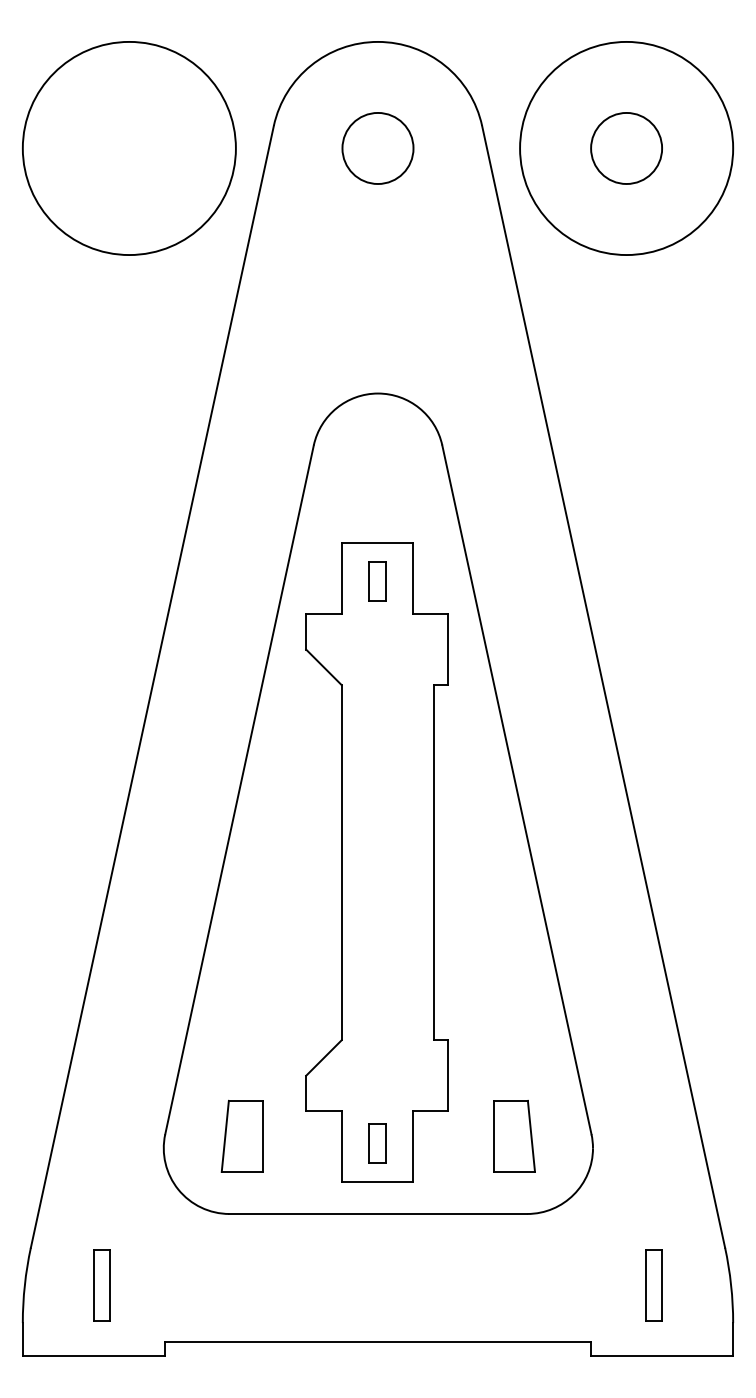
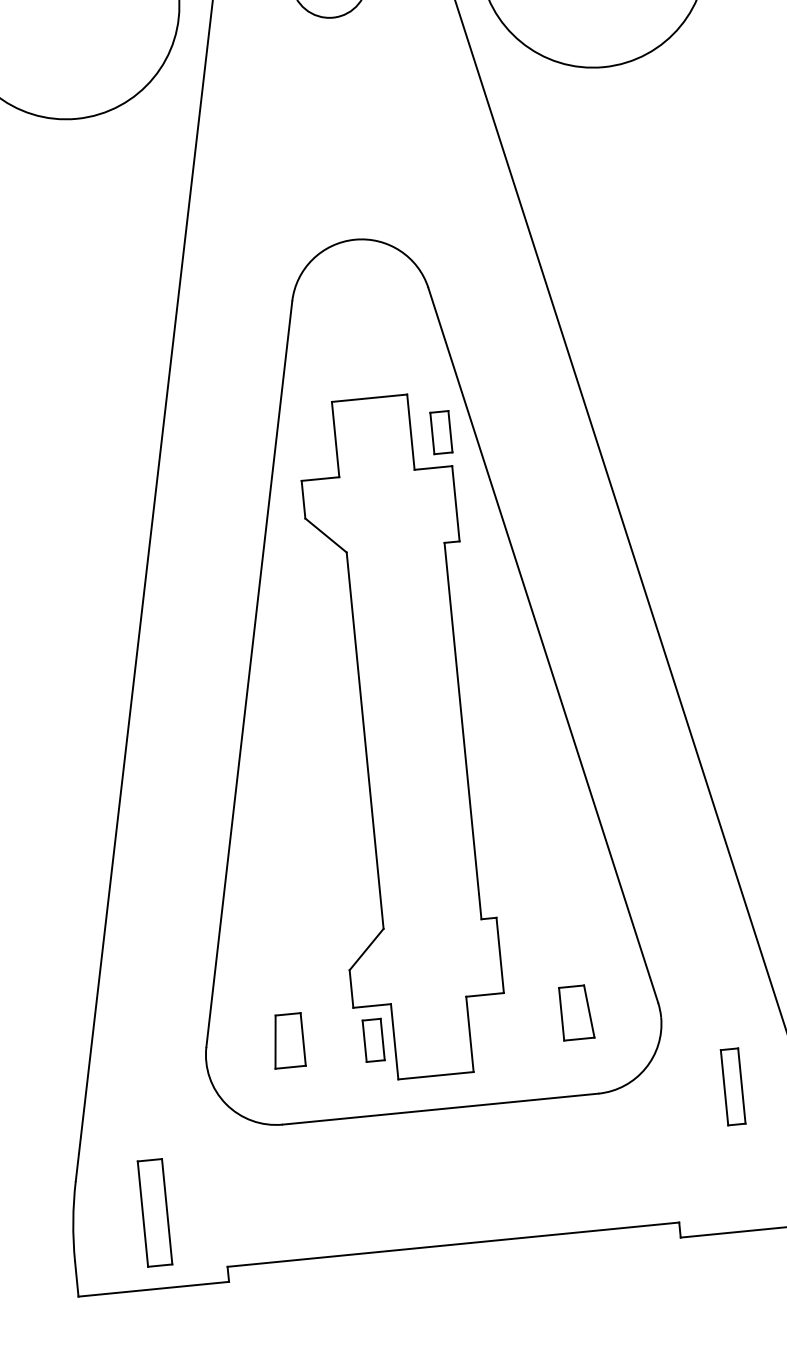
part: (377, 581) -> (441, 432), moved
part: (241, 1135) -> (287, 1040), size x0.7
part: (514, 1136) -> (576, 1012), size x0.7
part: (377, 1143) -> (373, 1040), moved
part: (101, 1285) -> (154, 1213), size x1.4
part: (653, 1285) -> (732, 1087), moved

